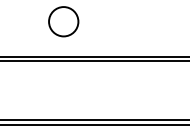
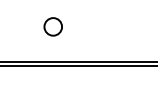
circle: (63, 21) -> (53, 26), size x0.6

